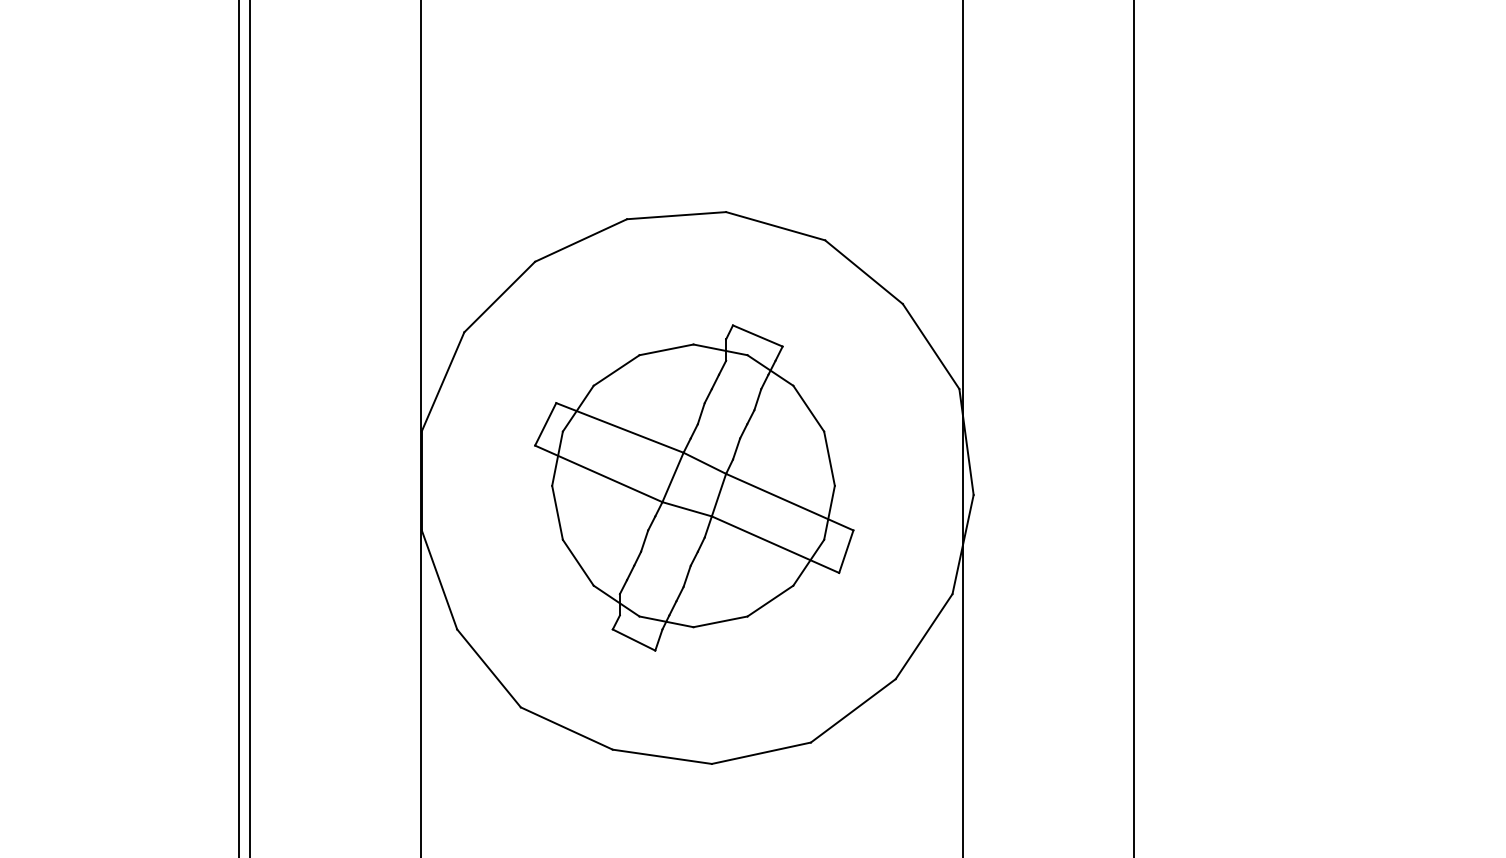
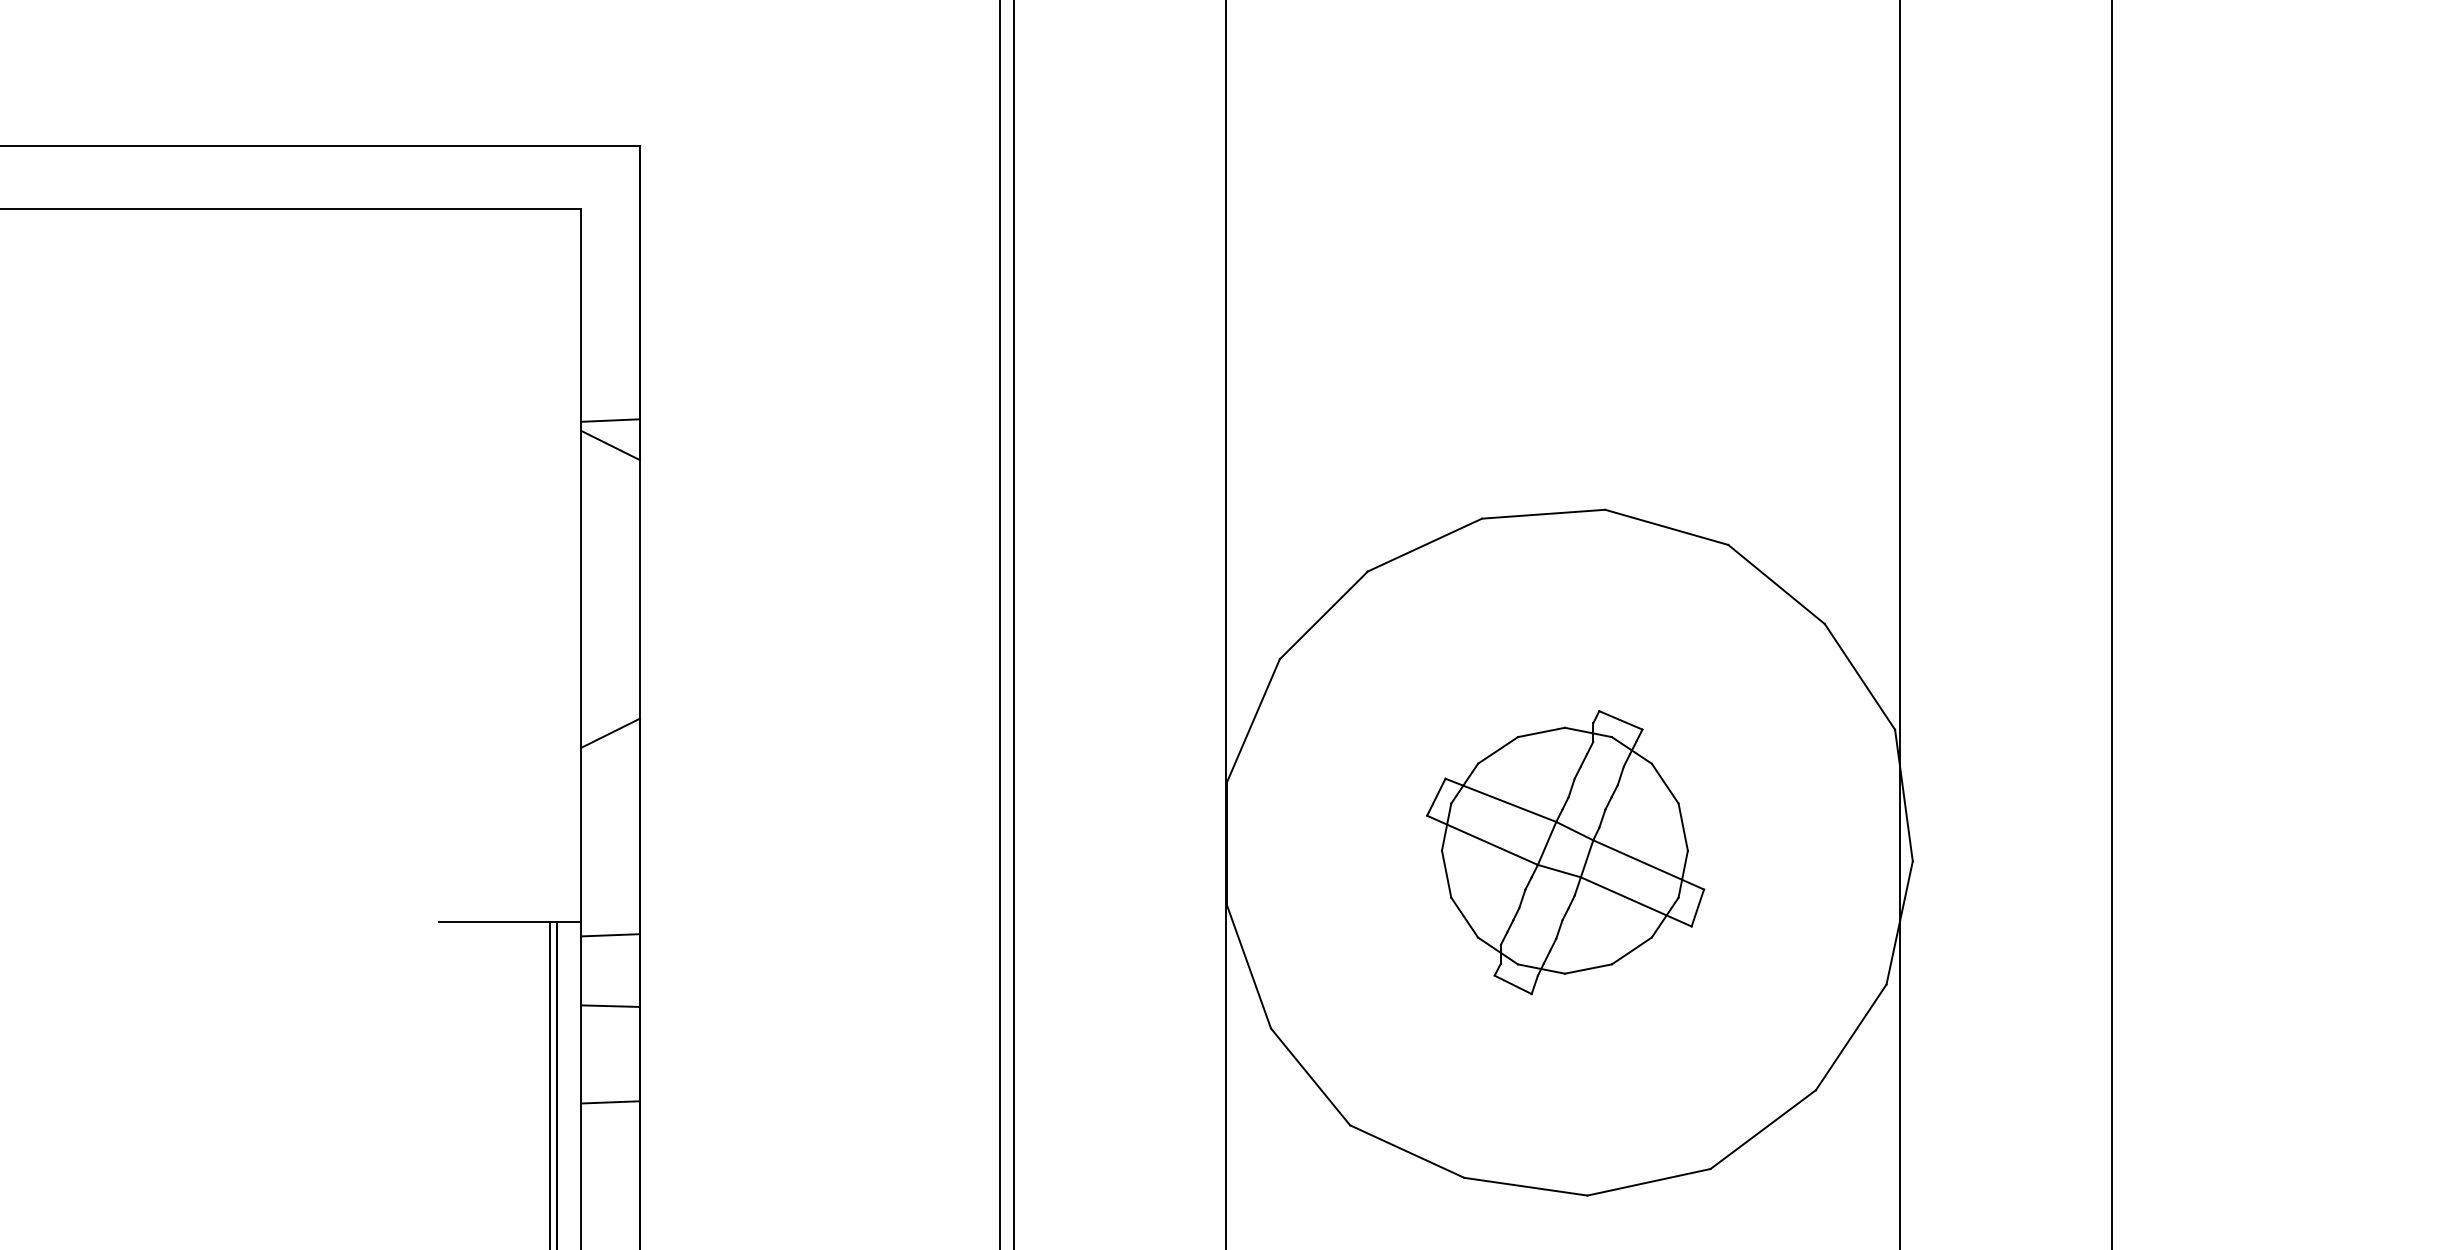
part: (694, 487) -> (1565, 852), size x0.7

